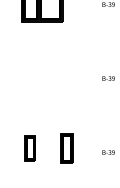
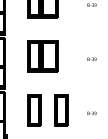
part: (41, 74) -> (42, 56), added
part: (30, 148) -> (34, 110), size x1.67
part: (66, 148) -> (61, 110), size x1.43

